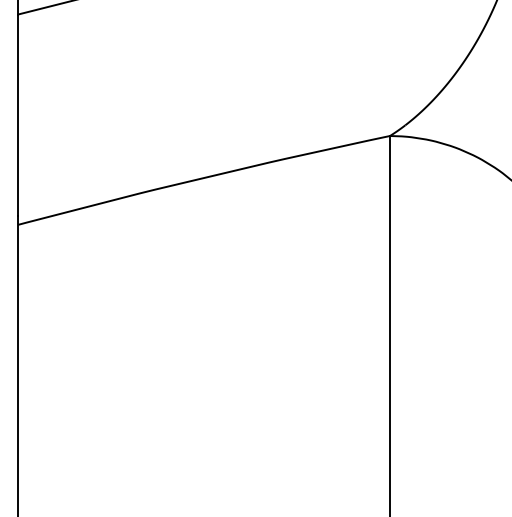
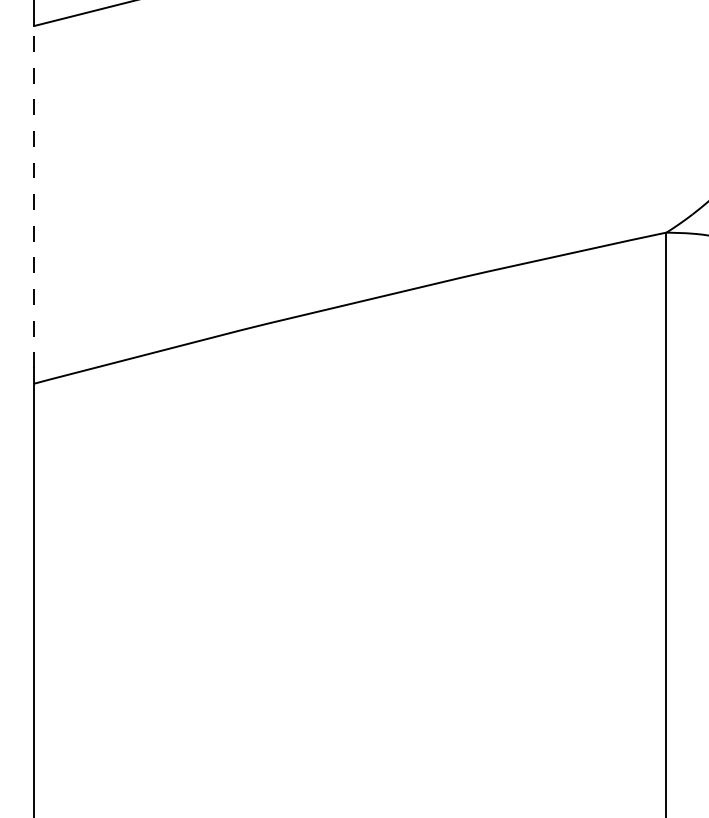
line: (18, 115) -> (34, 197), solid -> dashed

